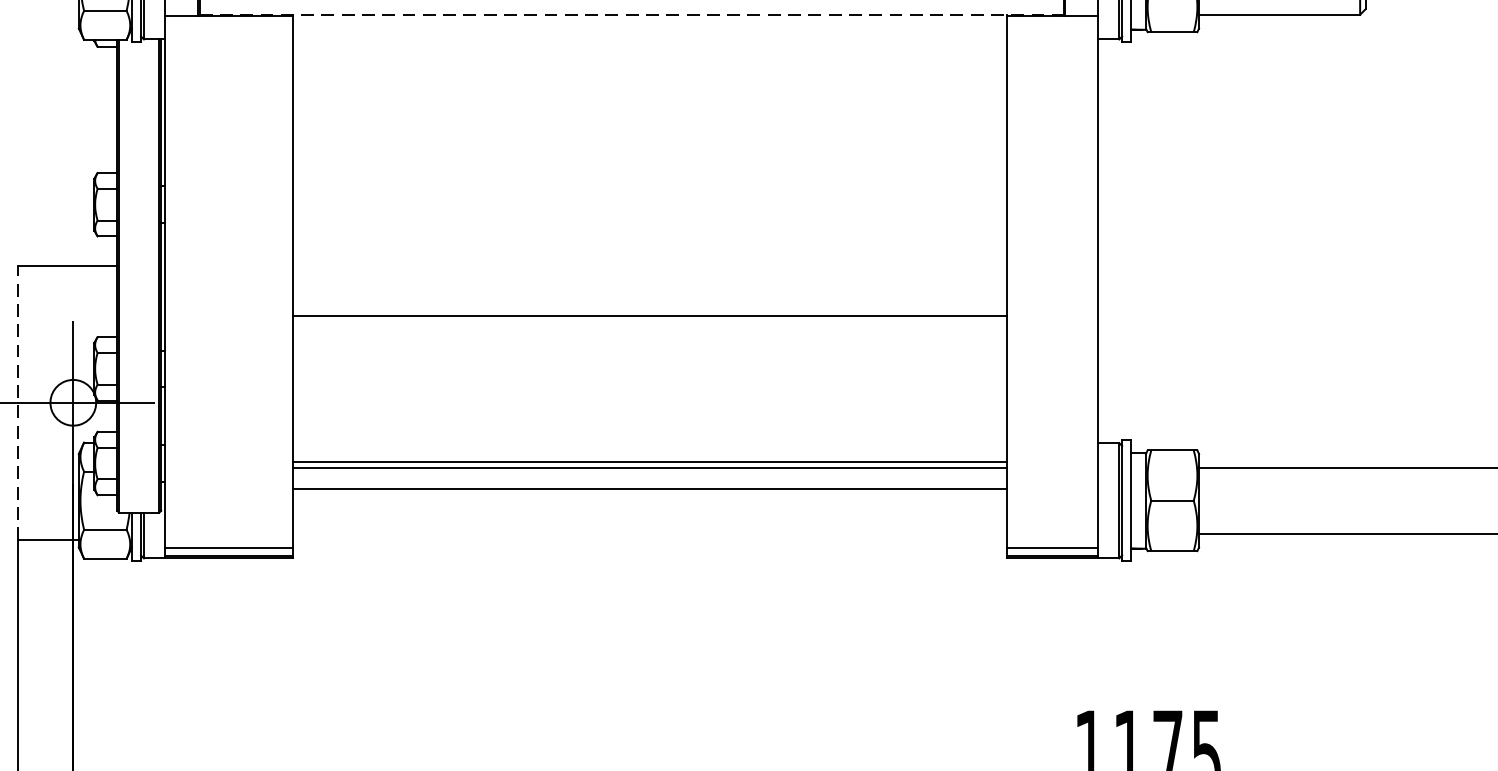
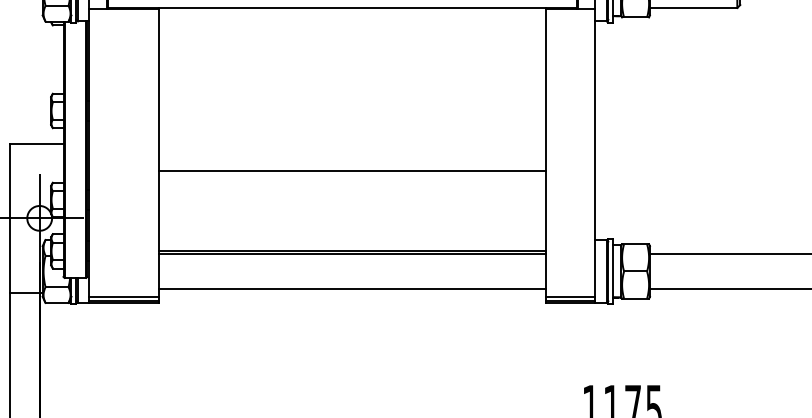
line: (631, 15) -> (342, 8), dashed -> solid
line: (17, 401) -> (9, 217), dashed -> solid
line: (648, 489) -> (351, 289), moved

